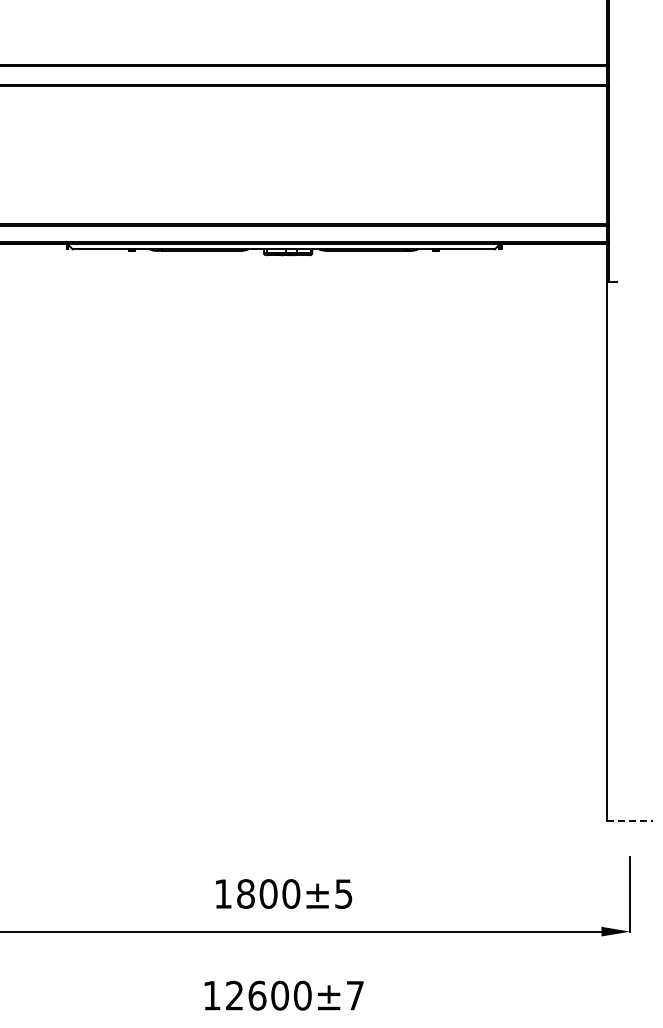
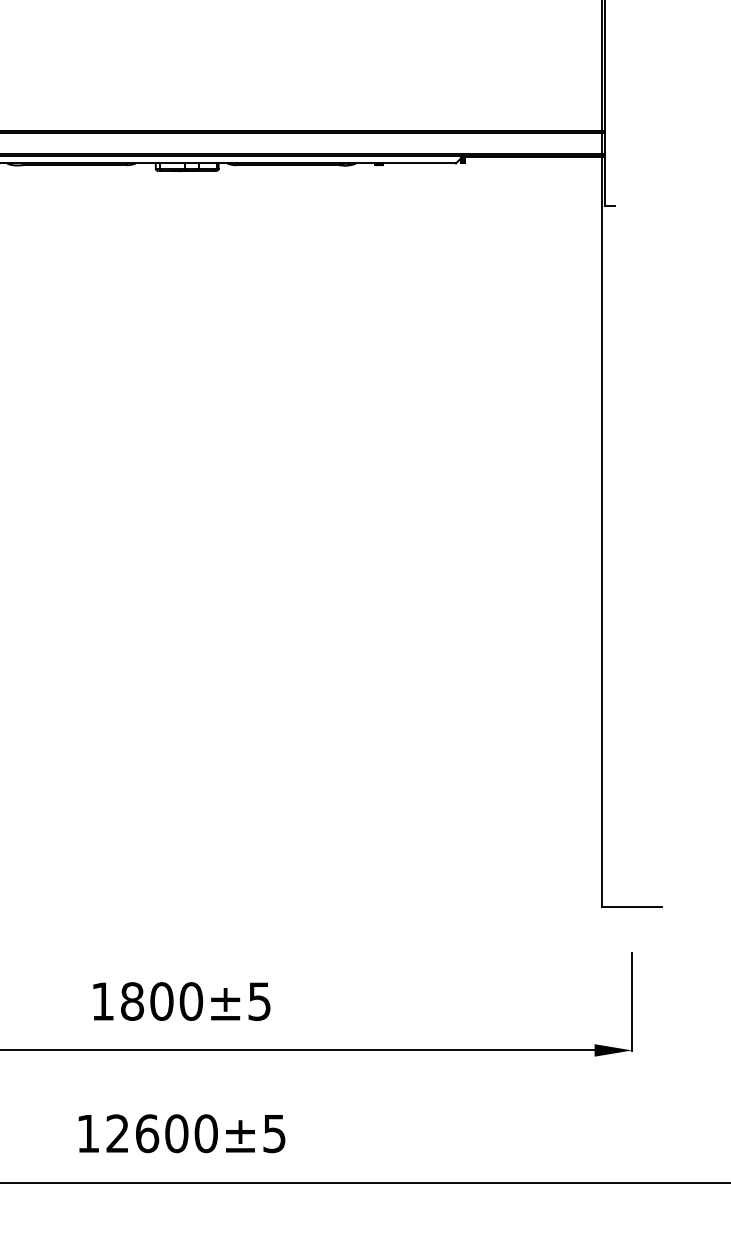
line: (630, 821) -> (632, 907), dashed -> solid
text: (354, 995) -> (273, 1133), 12600±7 -> 12600±5

